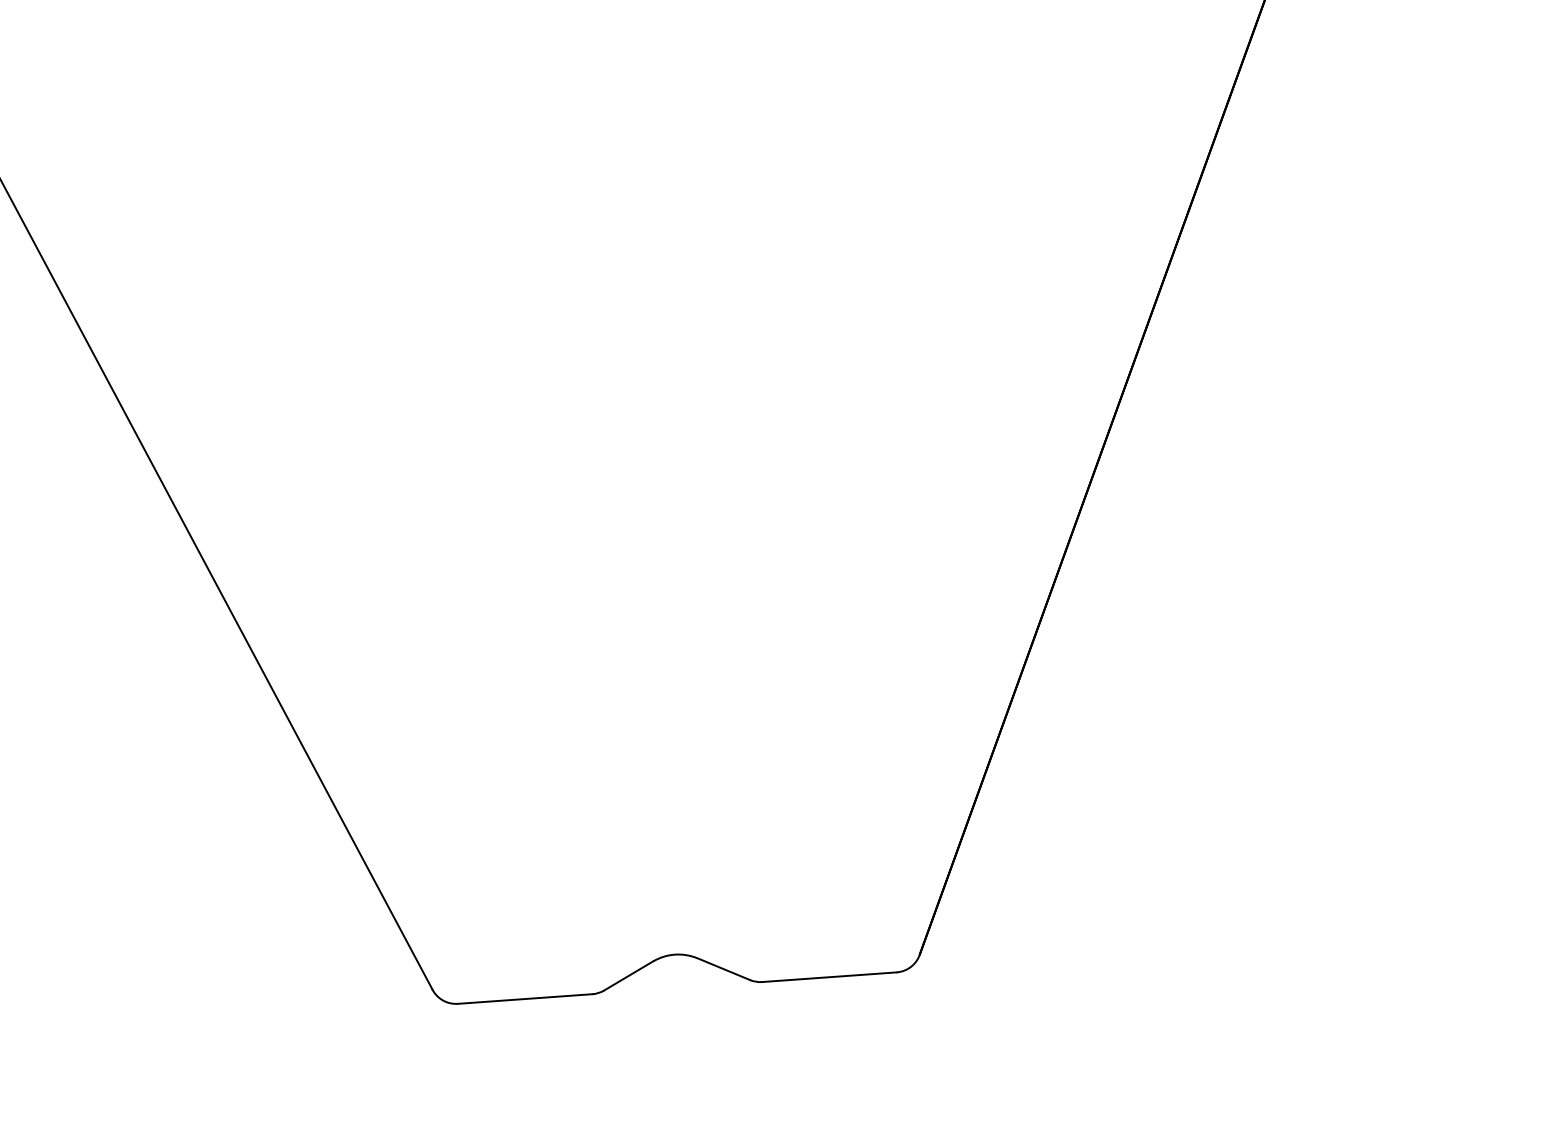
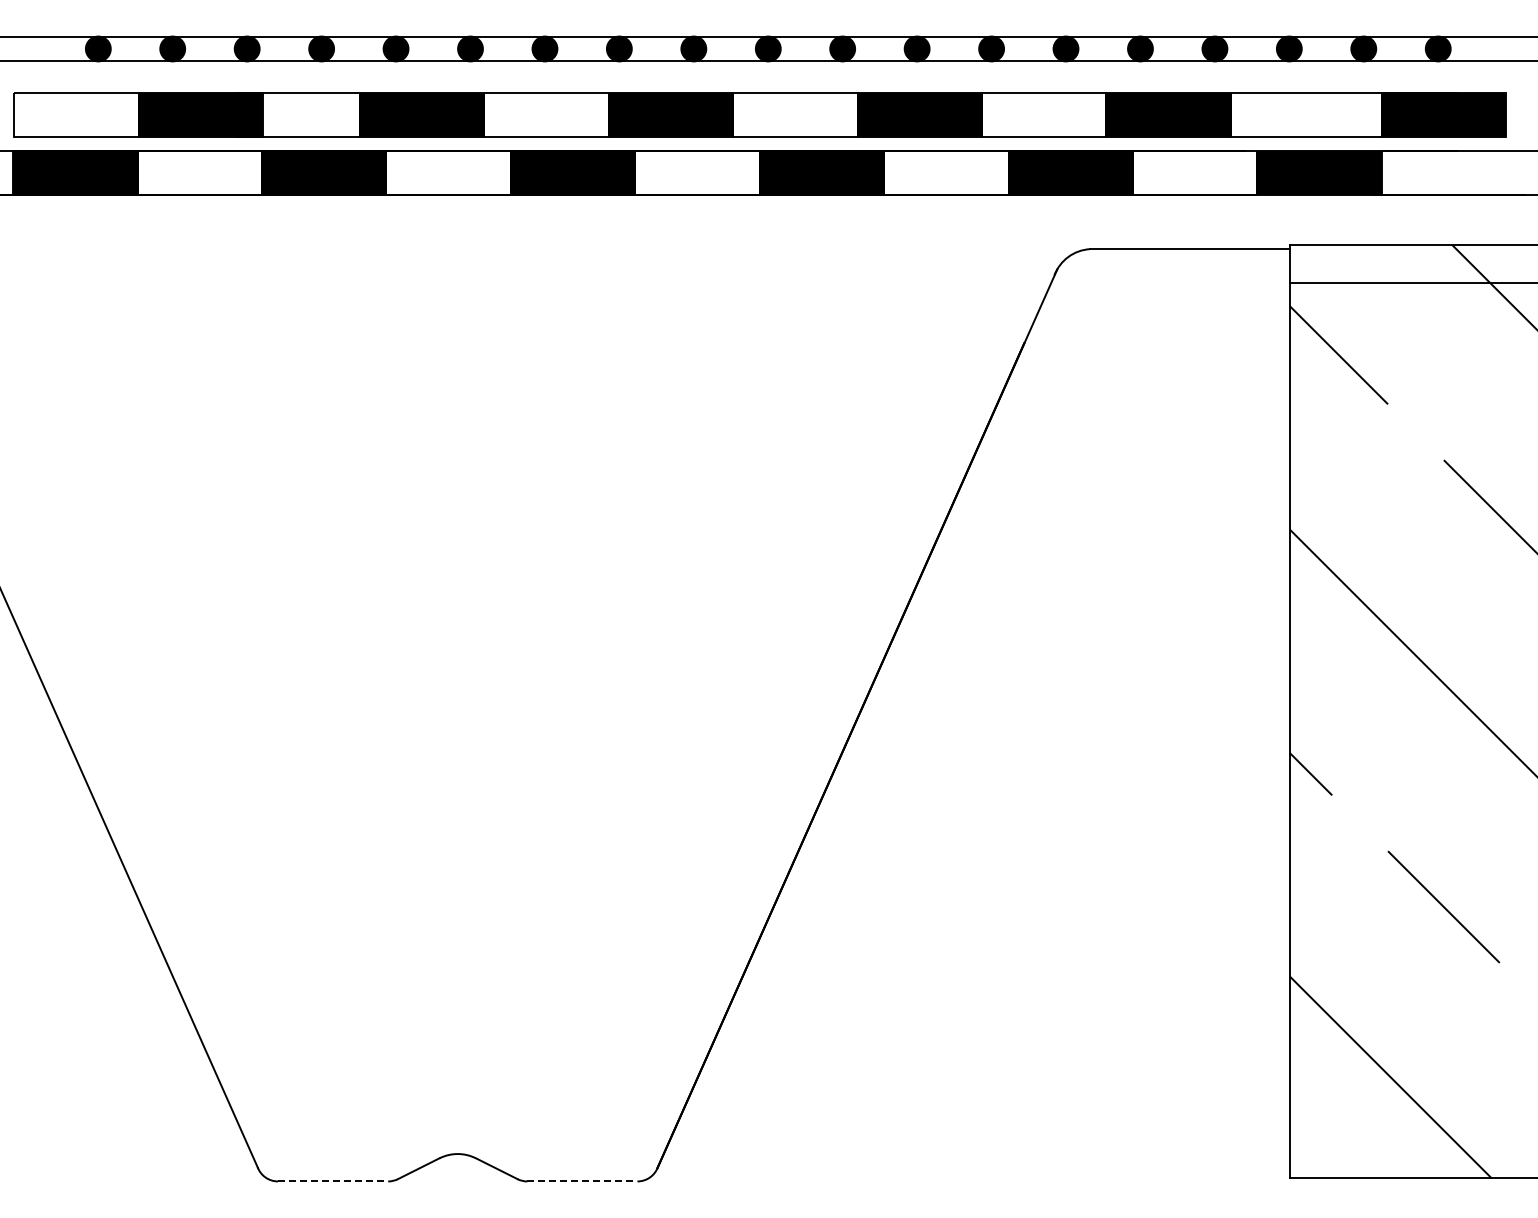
line: (829, 977) -> (582, 1181), solid -> dashed
line: (525, 999) -> (333, 1181), solid -> dashed

